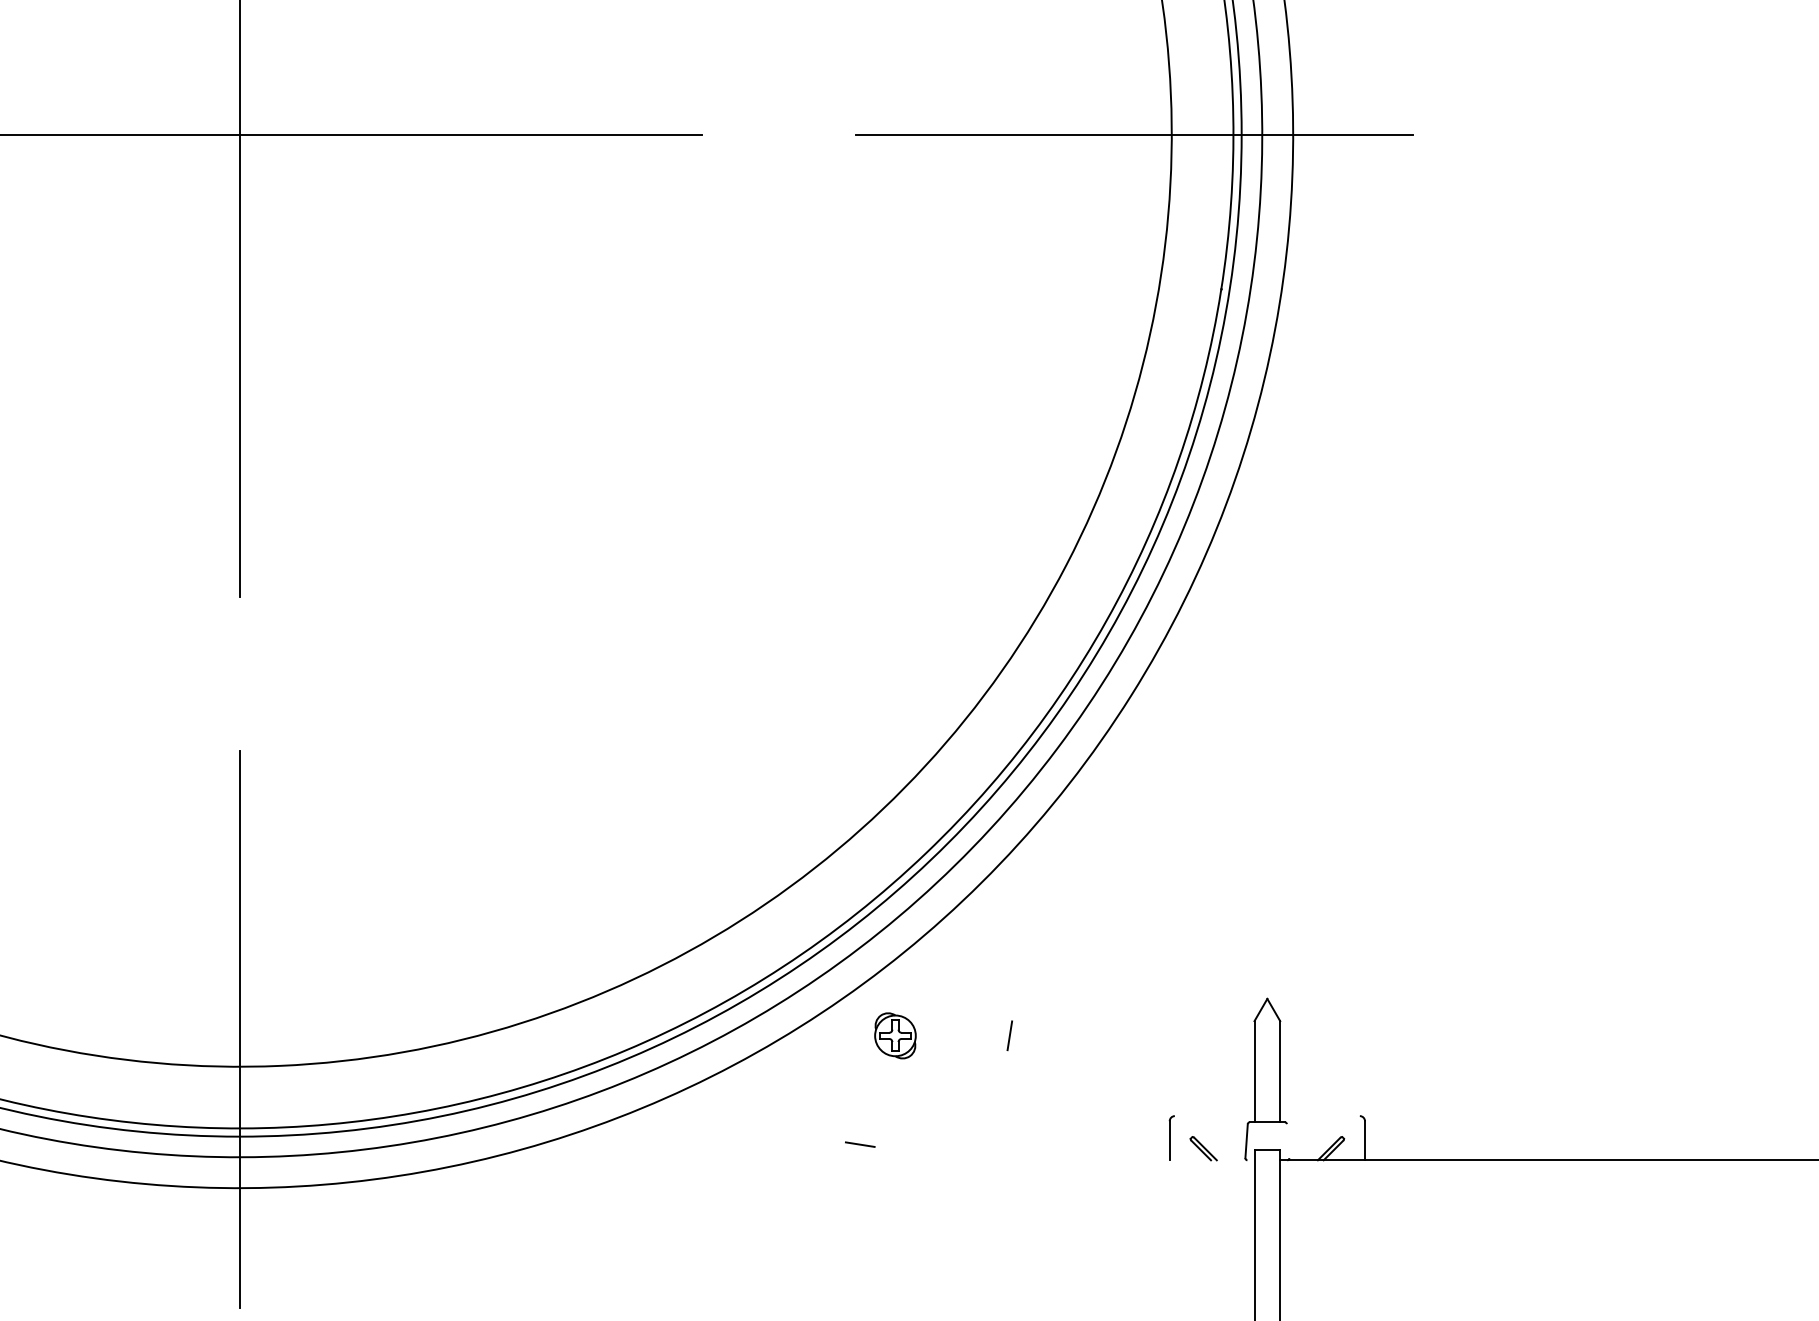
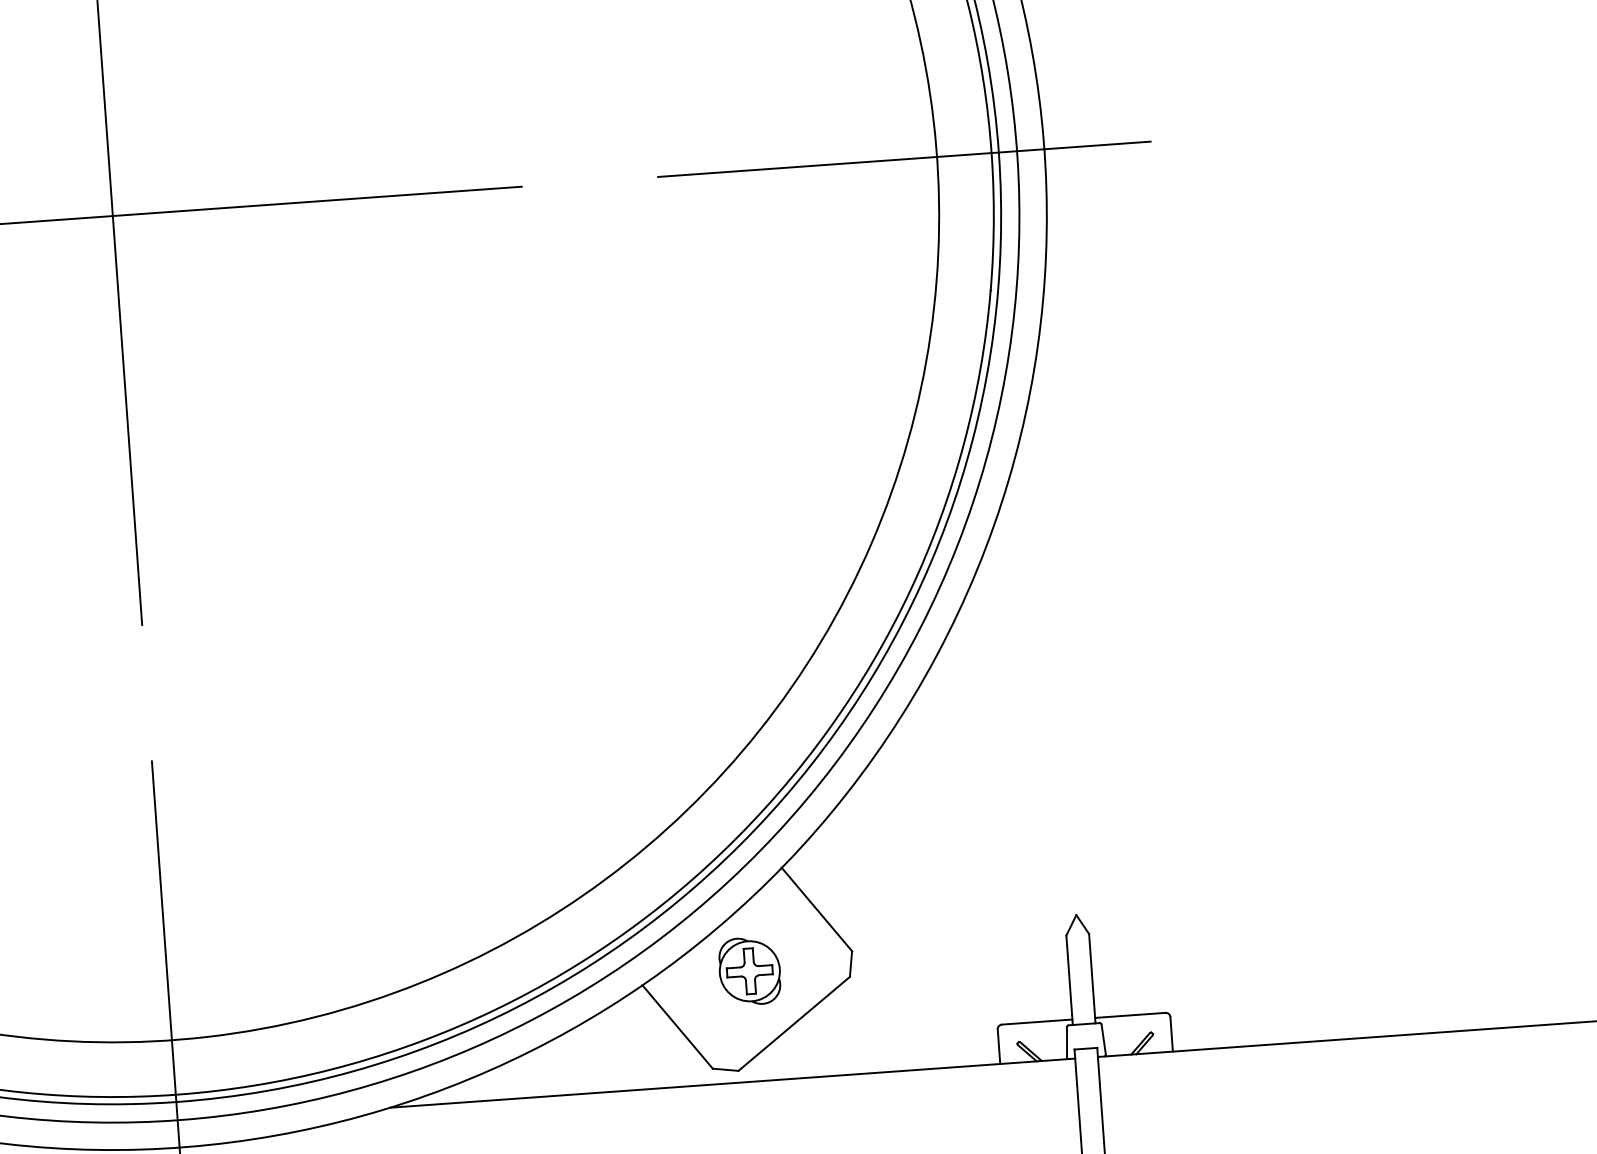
line: (975, 971) -> (816, 909), added
part: (895, 1035) -> (749, 971), size x1.67
line: (809, 1092) -> (677, 1026), added
line: (940, 1098) -> (793, 1023), added
line: (1214, 1116) -> (1037, 1022), added
line: (1319, 1116) -> (1129, 1015), added
line: (1287, 1141) -> (1103, 1039), added
line: (866, 1160) -> (732, 1083), added

